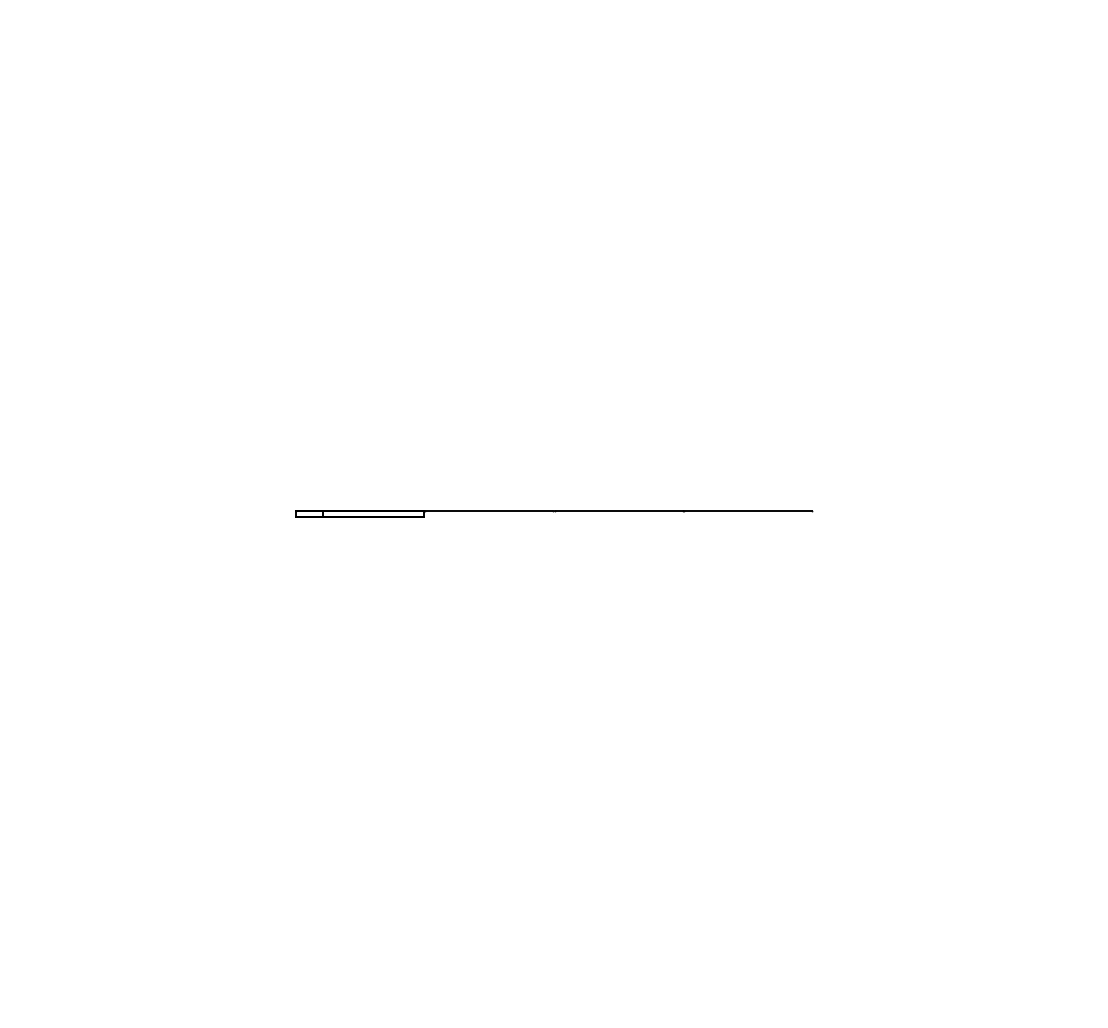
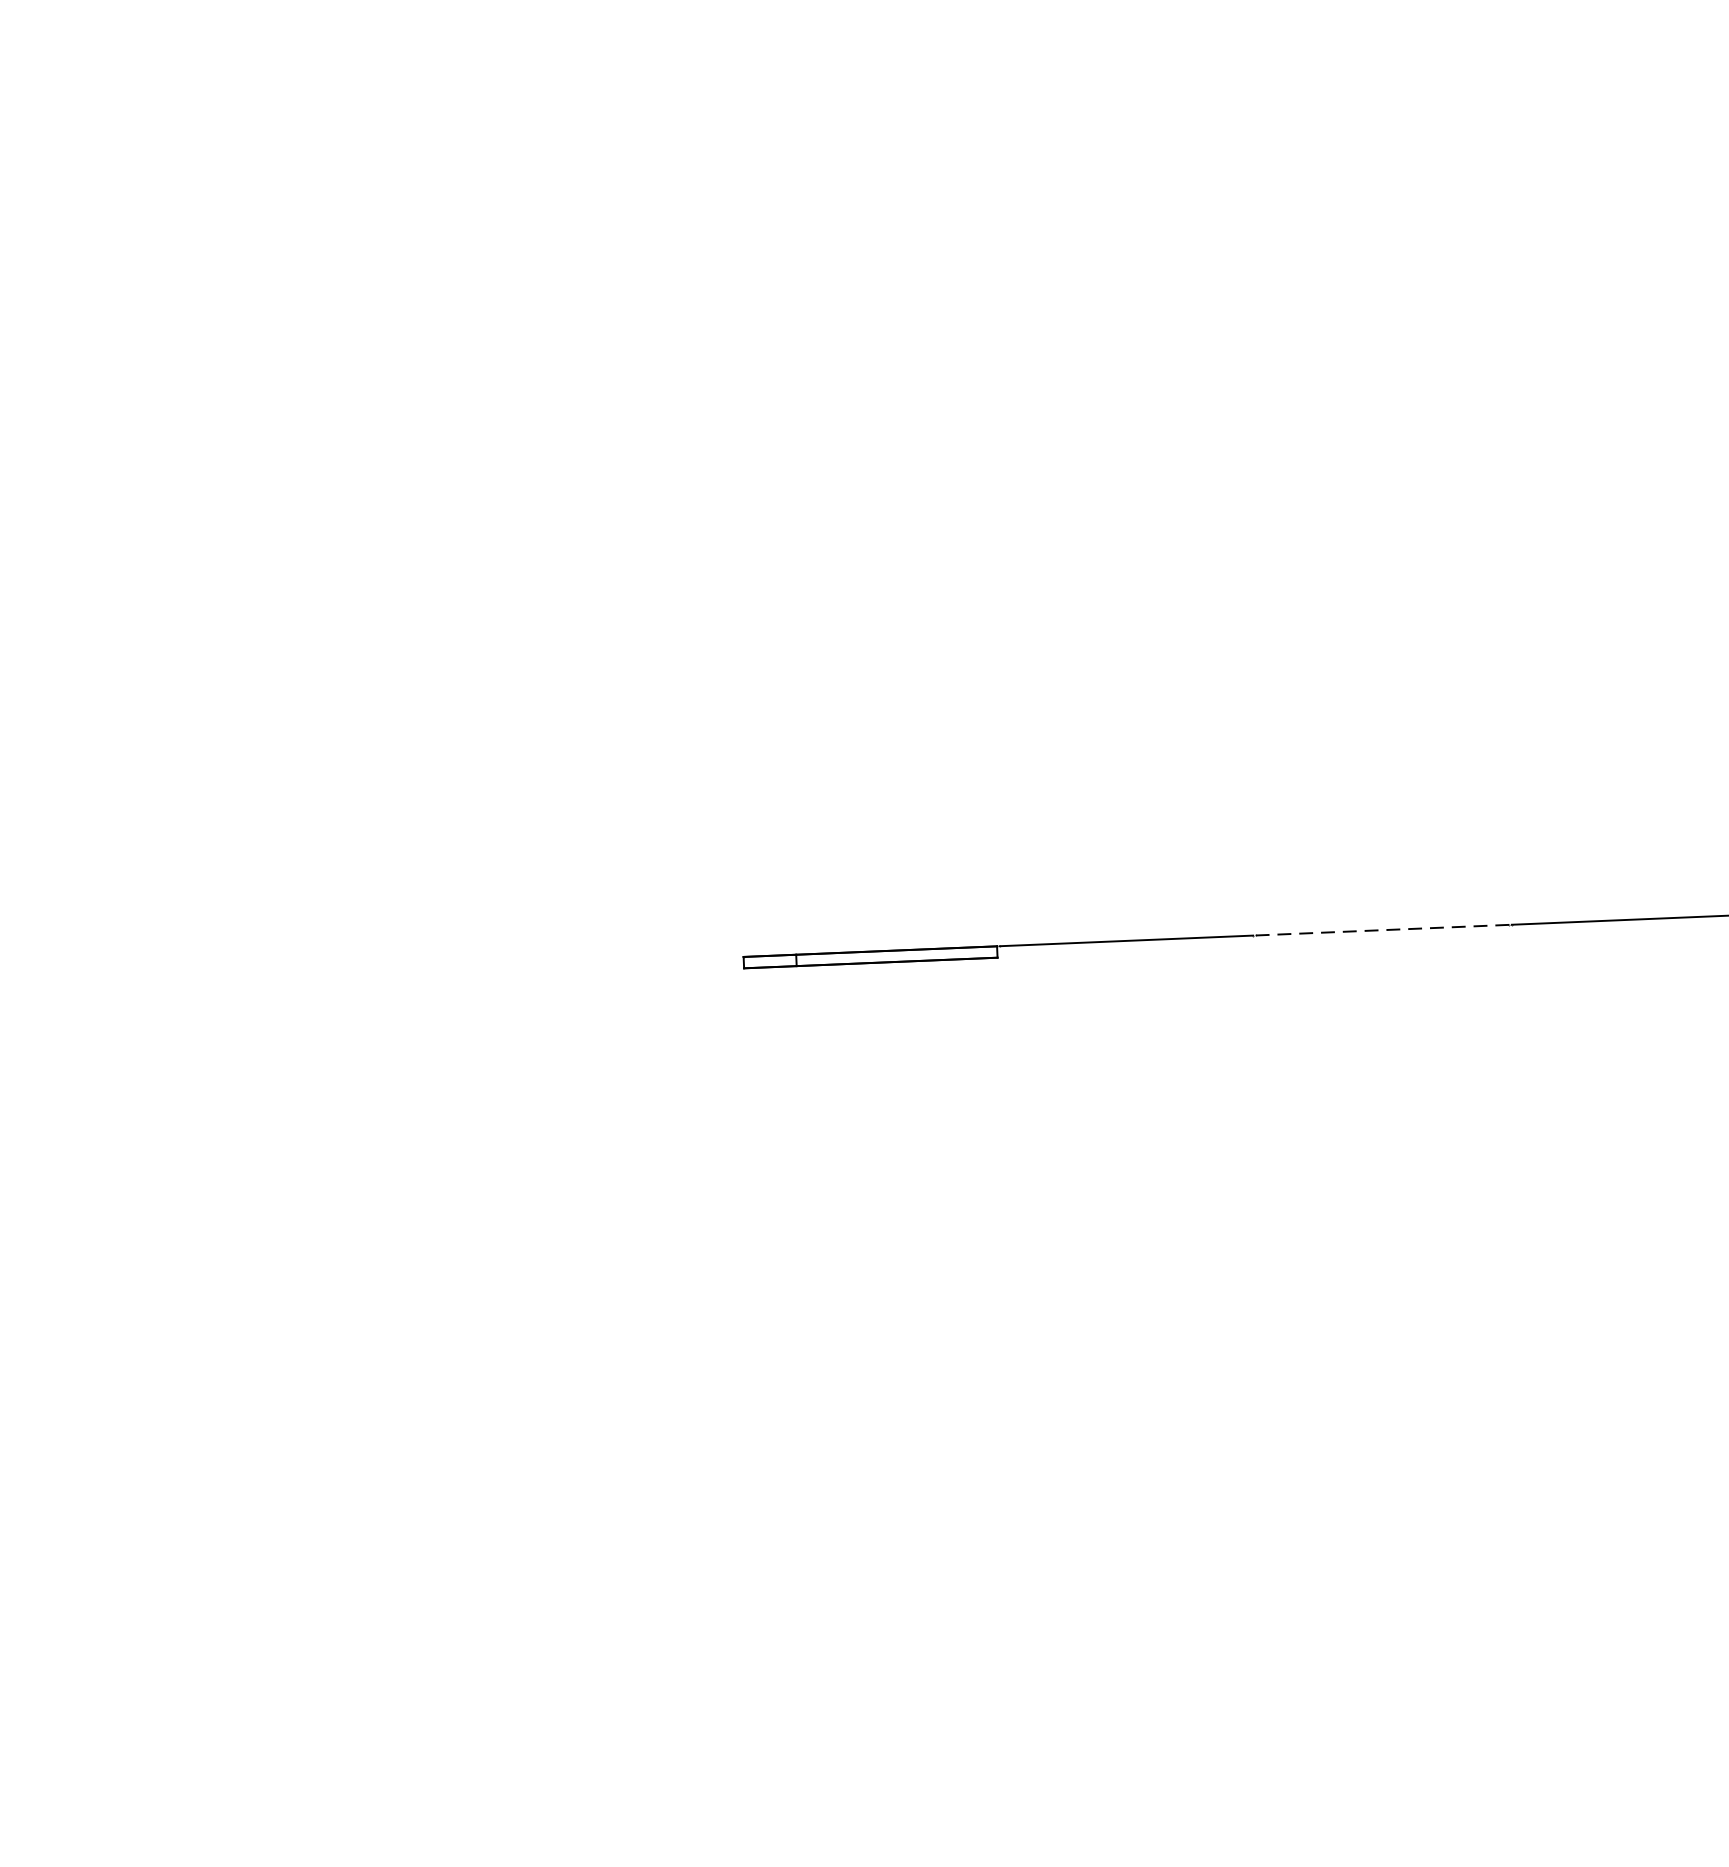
line: (618, 511) -> (1382, 930), solid -> dashed

